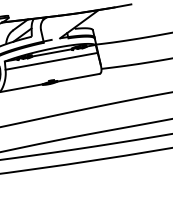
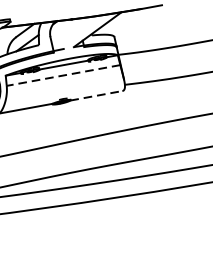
line: (51, 61) -> (63, 75), solid -> dashed
line: (78, 77) -> (96, 95), solid -> dashed

